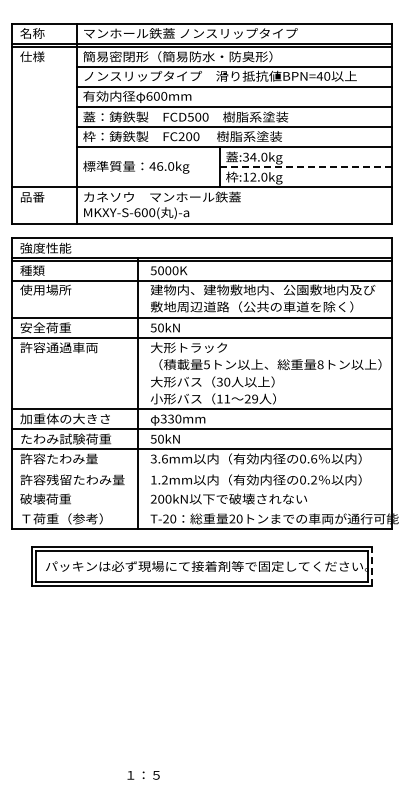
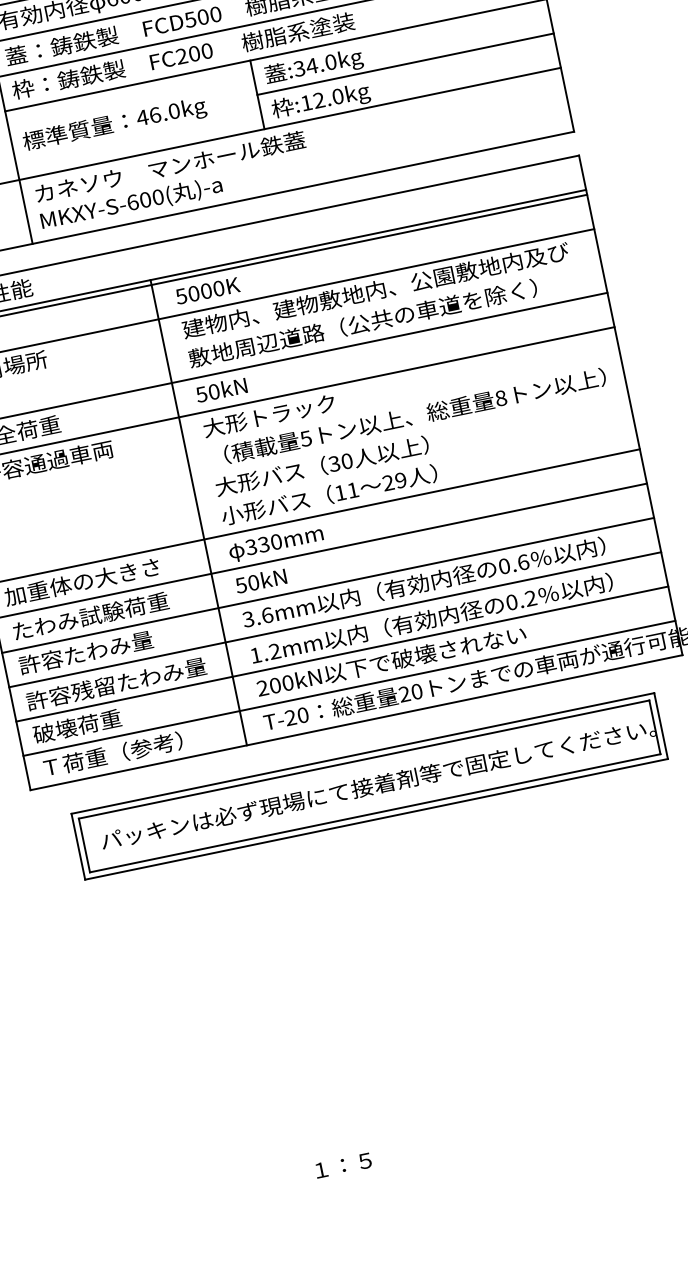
line: (306, 166) -> (406, 63), dashed -> solid
line: (202, 469) -> (335, 619), added
line: (202, 489) -> (342, 654), added
line: (202, 509) -> (349, 688), added
line: (372, 565) -> (661, 724), dashed -> solid

